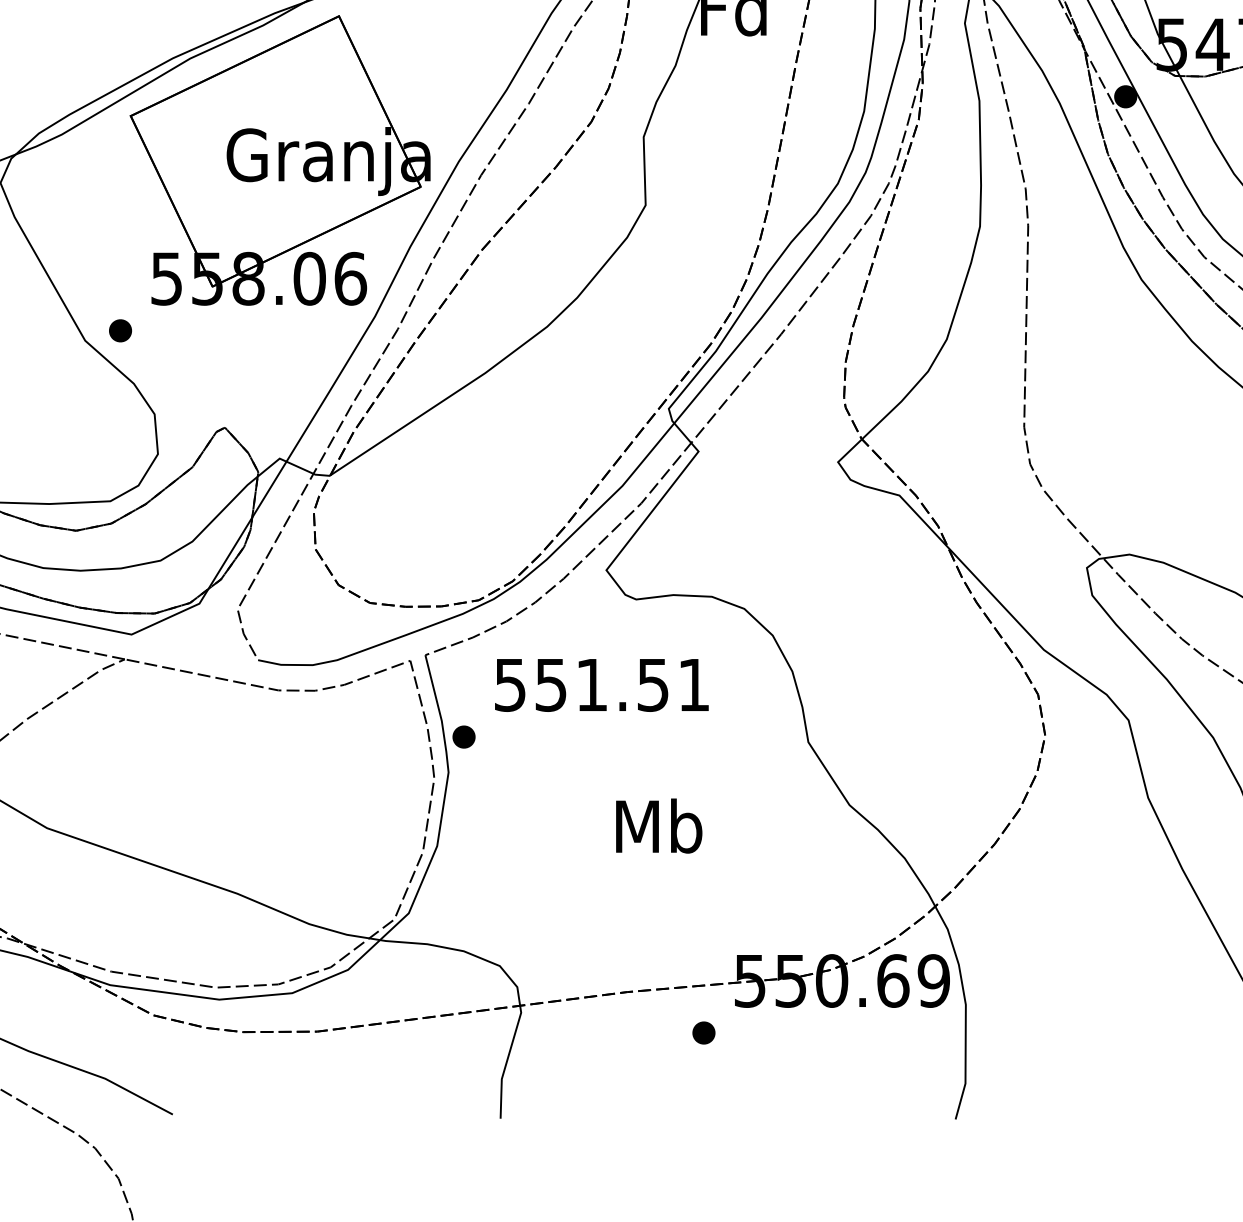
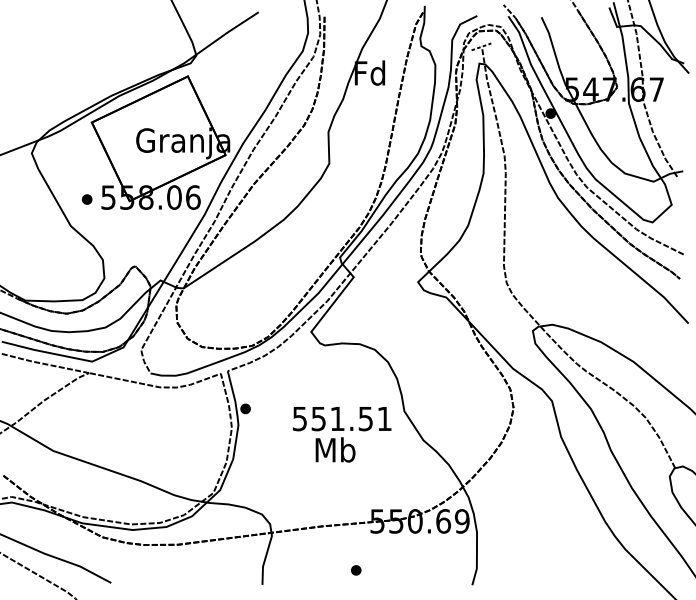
part: (121, 330) -> (87, 199), moved
text: (602, 686) -> (342, 419), moved
part: (704, 1033) -> (356, 570), moved

